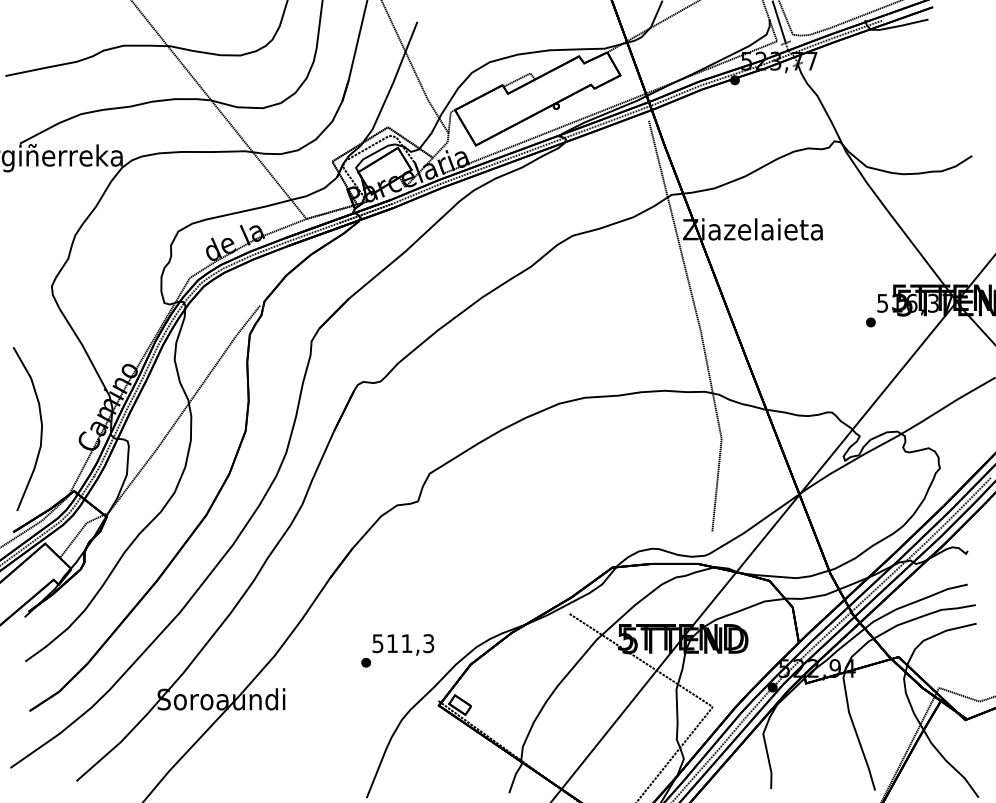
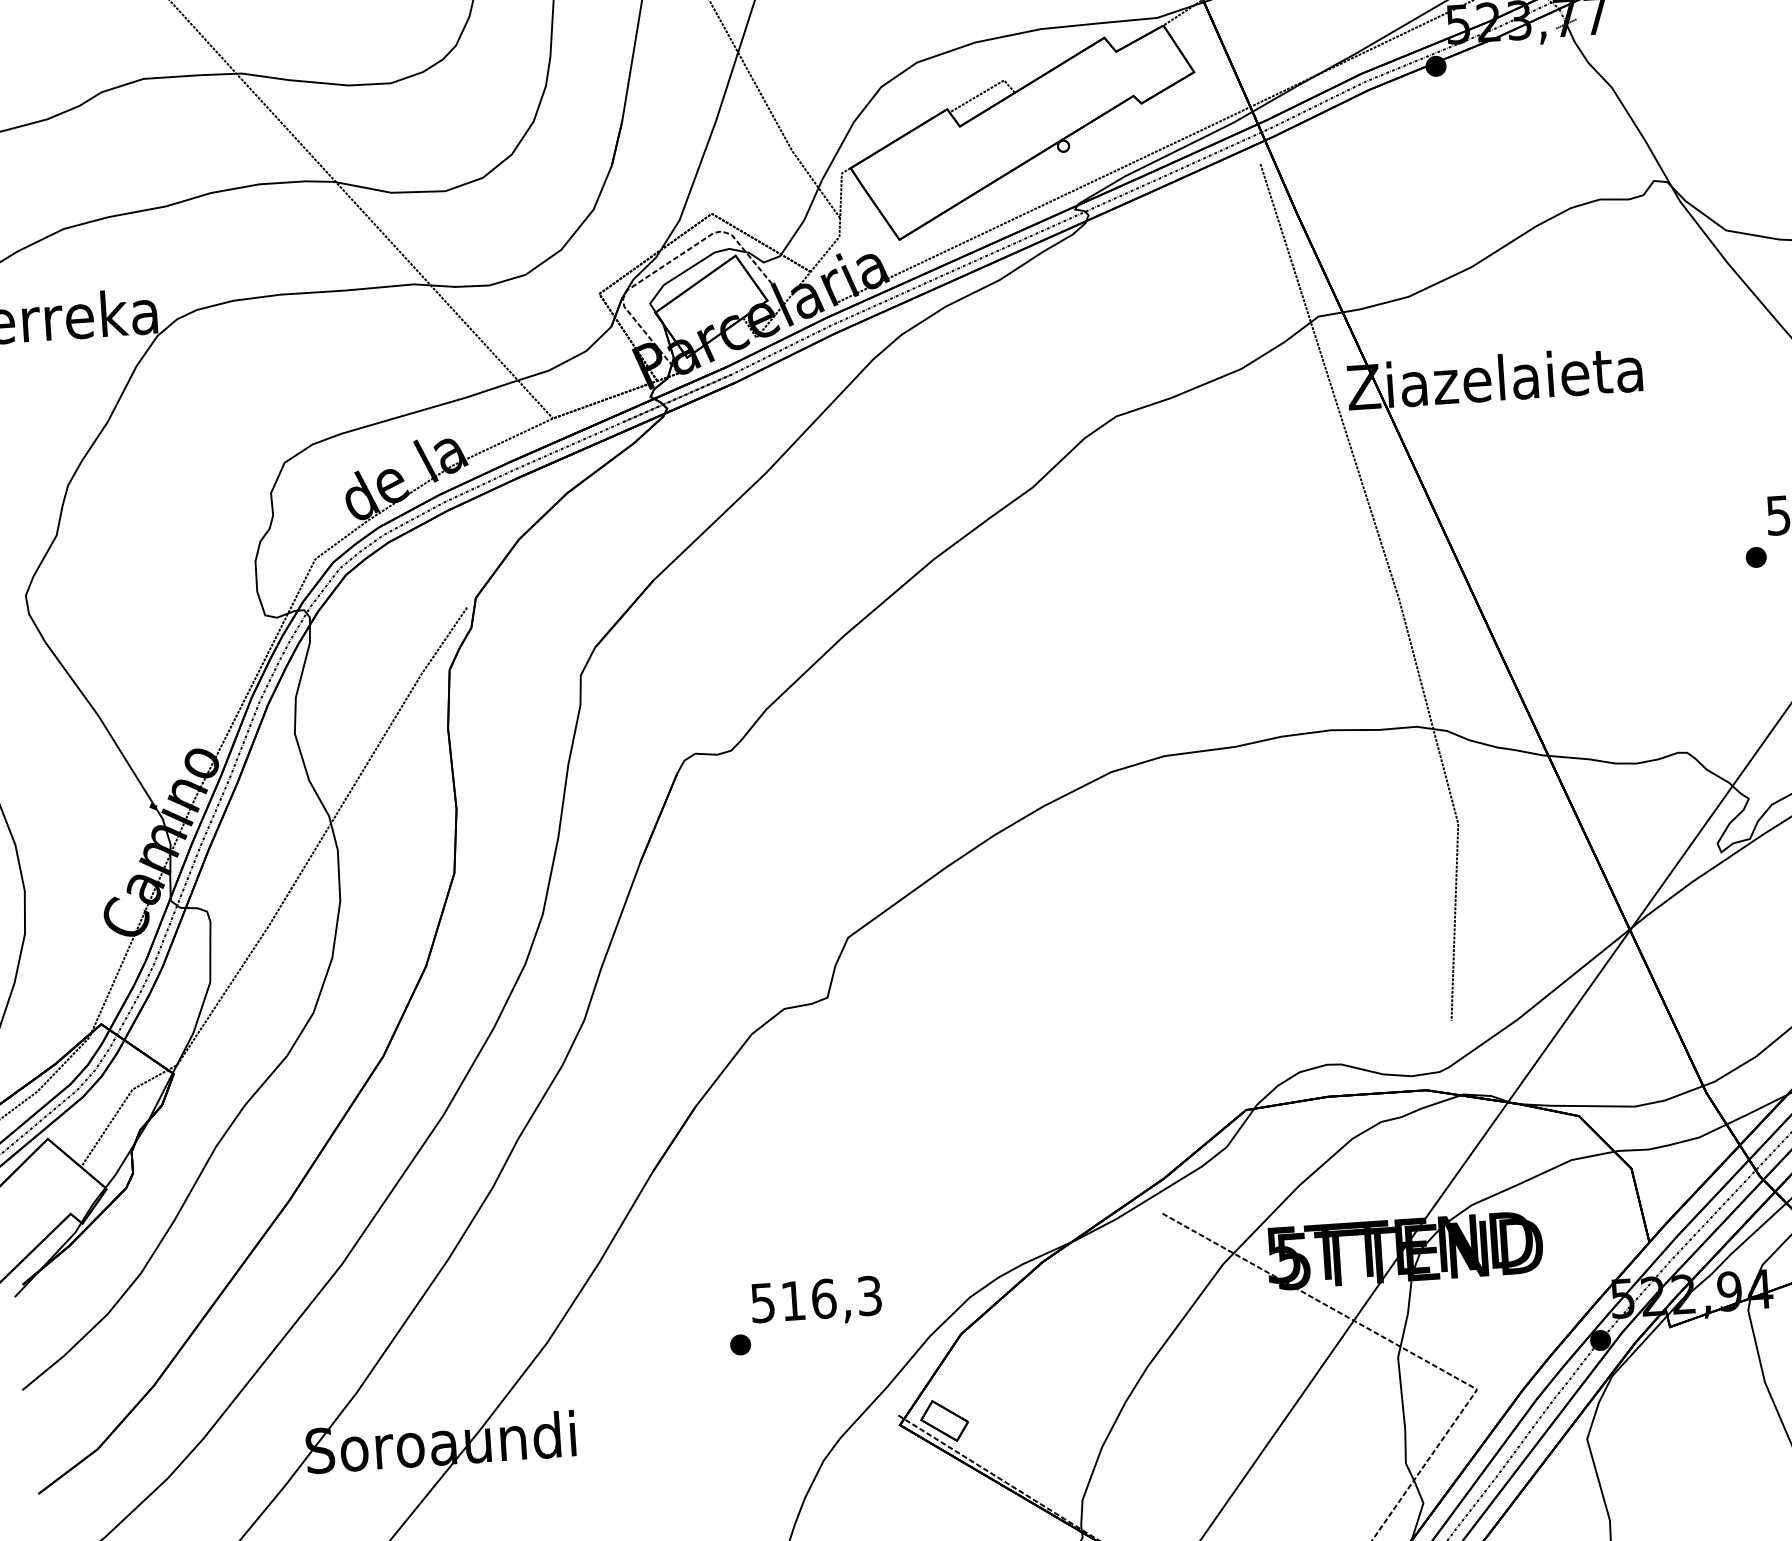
text: (406, 643) -> (822, 1298), 511,3 -> 516,3

